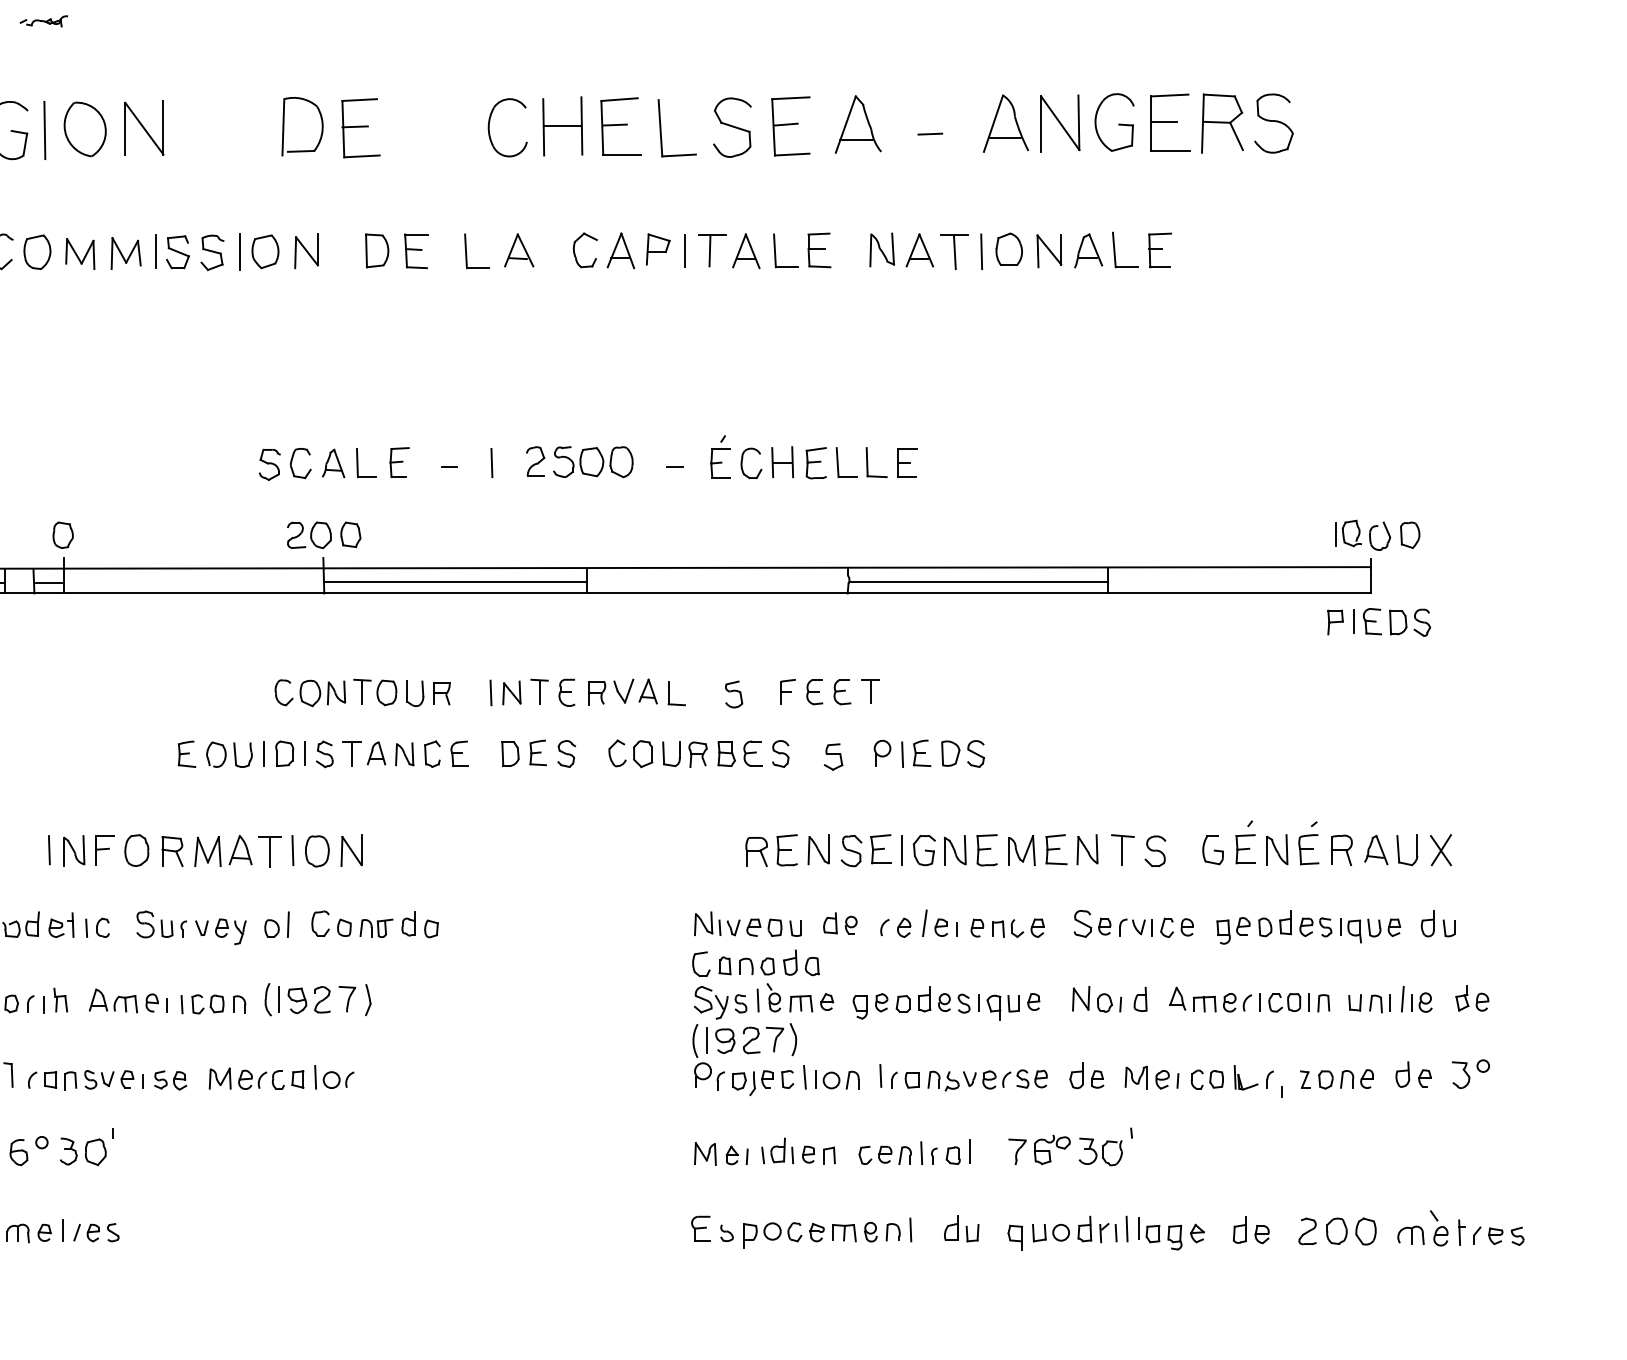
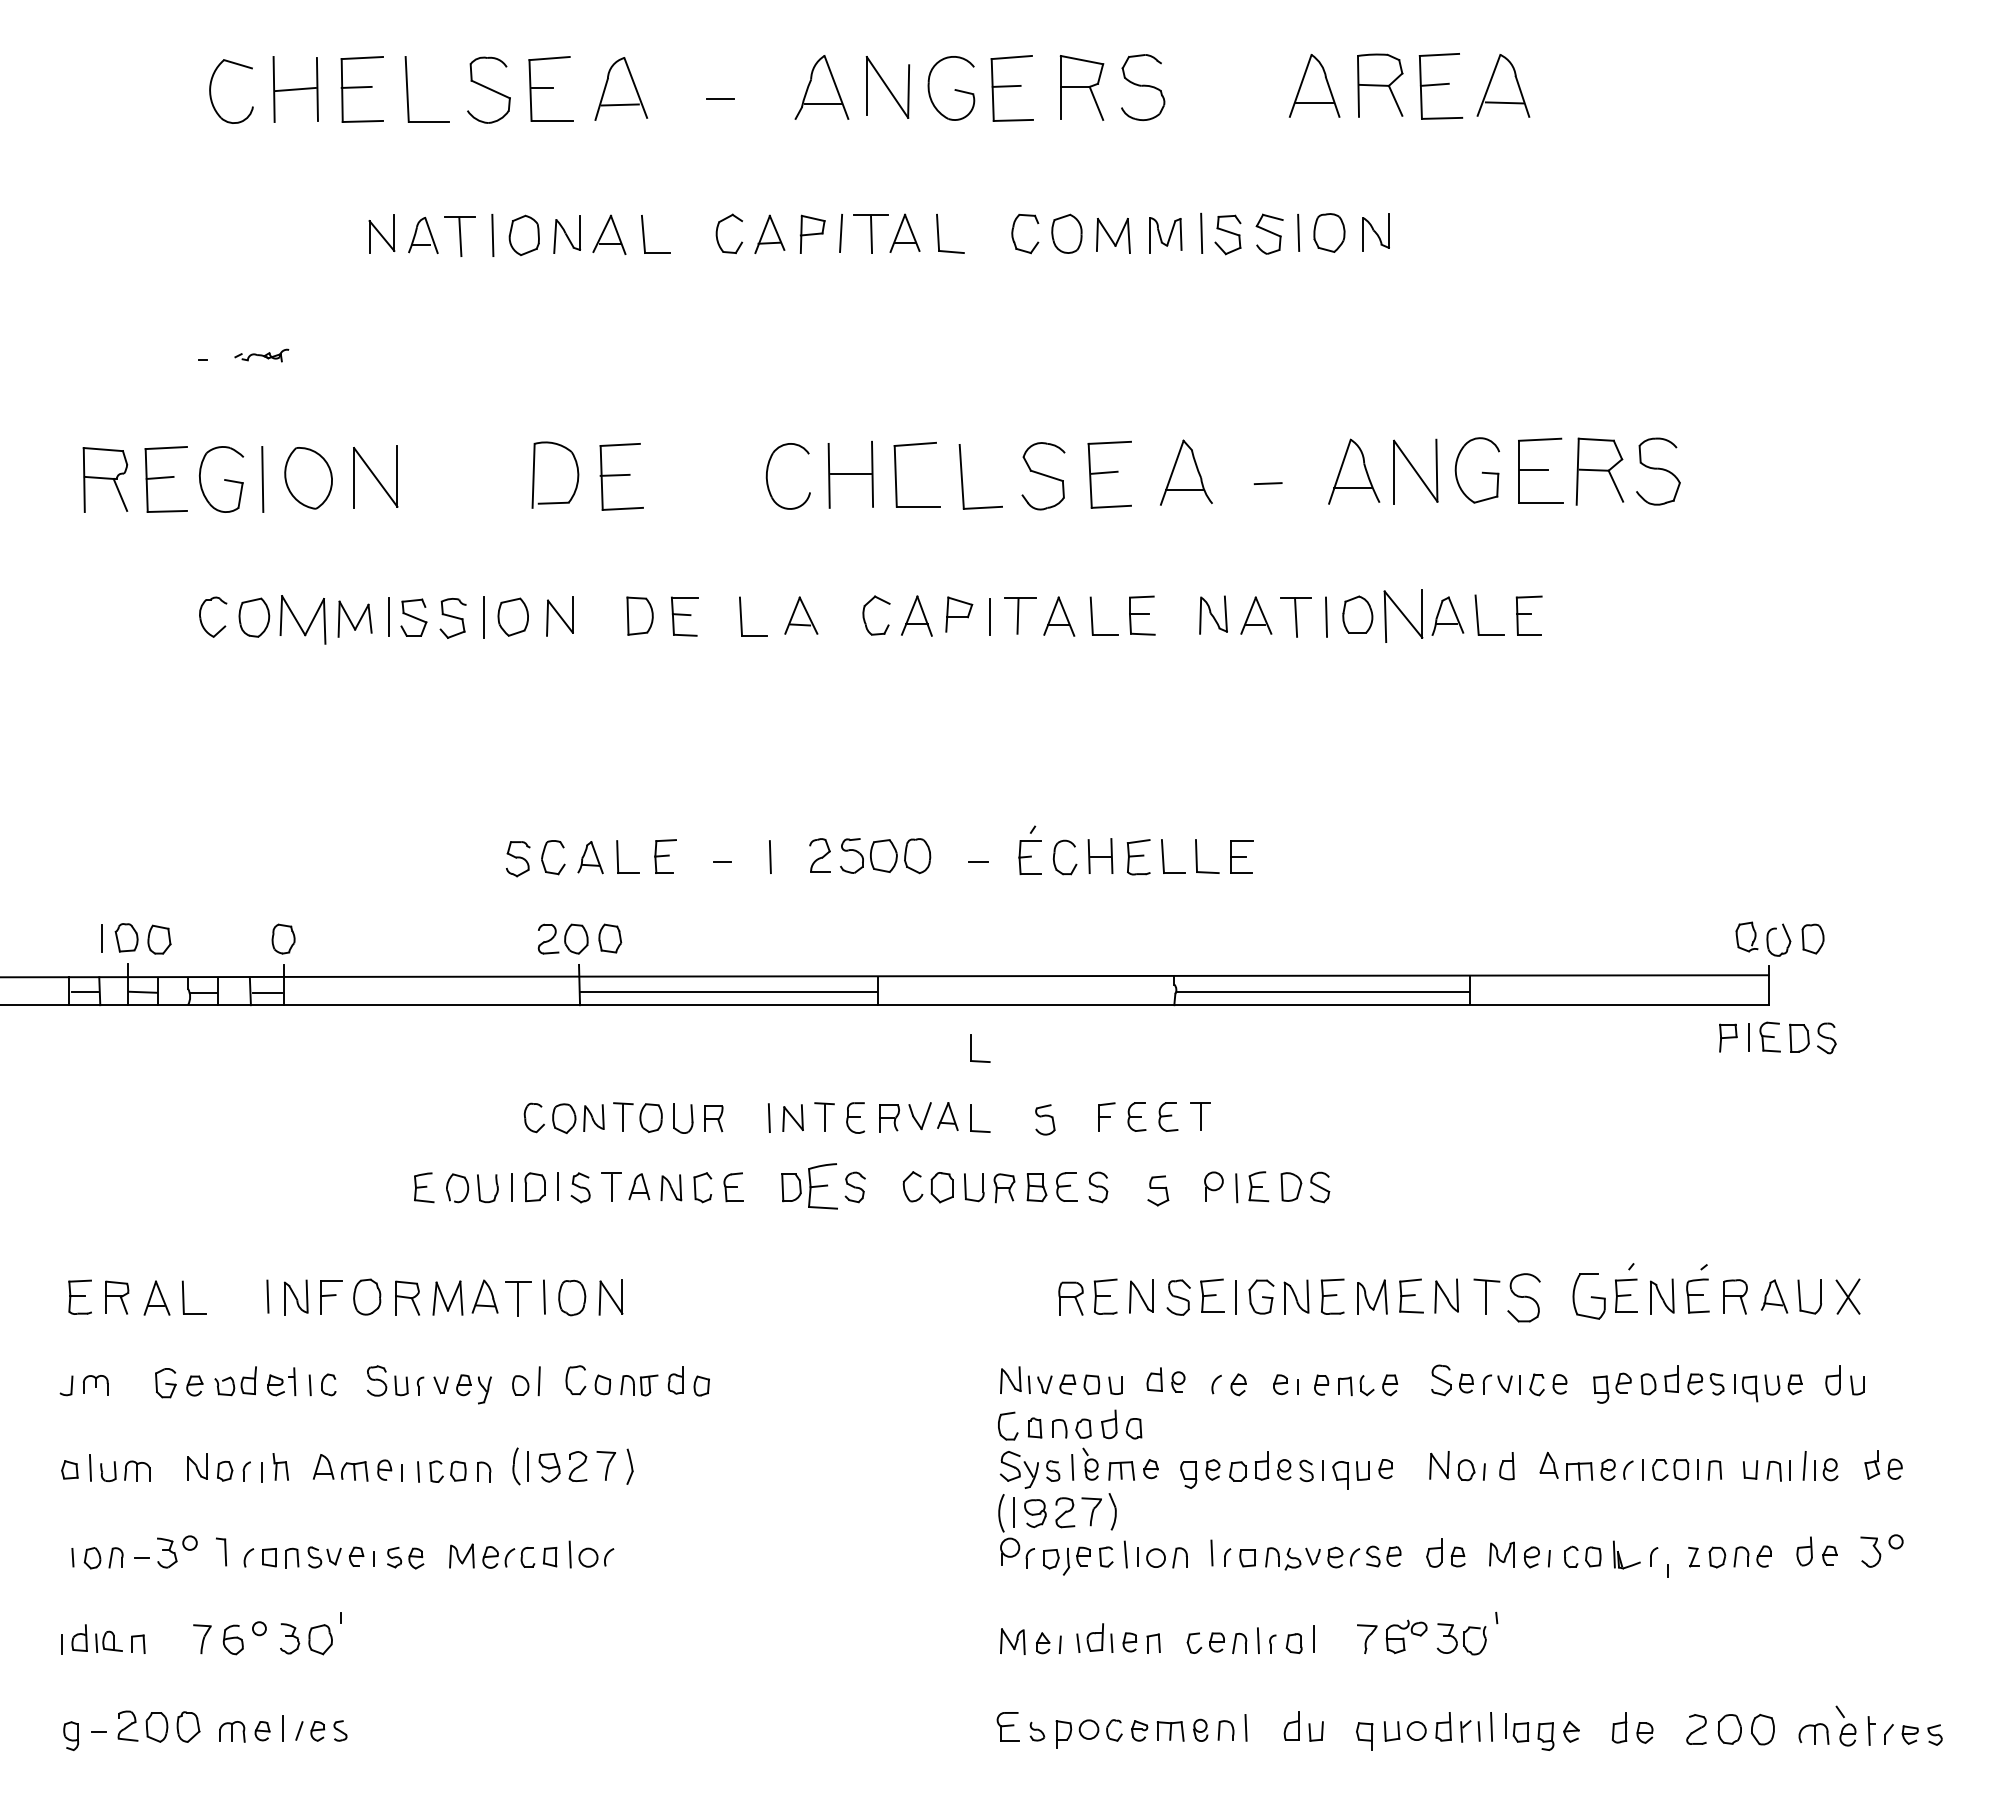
line: (614, 124) -> (909, 472), removed
part: (1048, 251) -> (1402, 616), size x1.4
part: (79, 253) -> (302, 619), size x1.4
line: (1335, 533) -> (1728, 937), removed
part: (669, 631) -> (971, 1048), added
part: (537, 752) -> (822, 1185), size x1.6
part: (1155, 850) -> (1523, 1297), size x1.4
part: (1213, 850) -> (1589, 1296), size x1.4
line: (924, 923) -> (1261, 1379), removed

